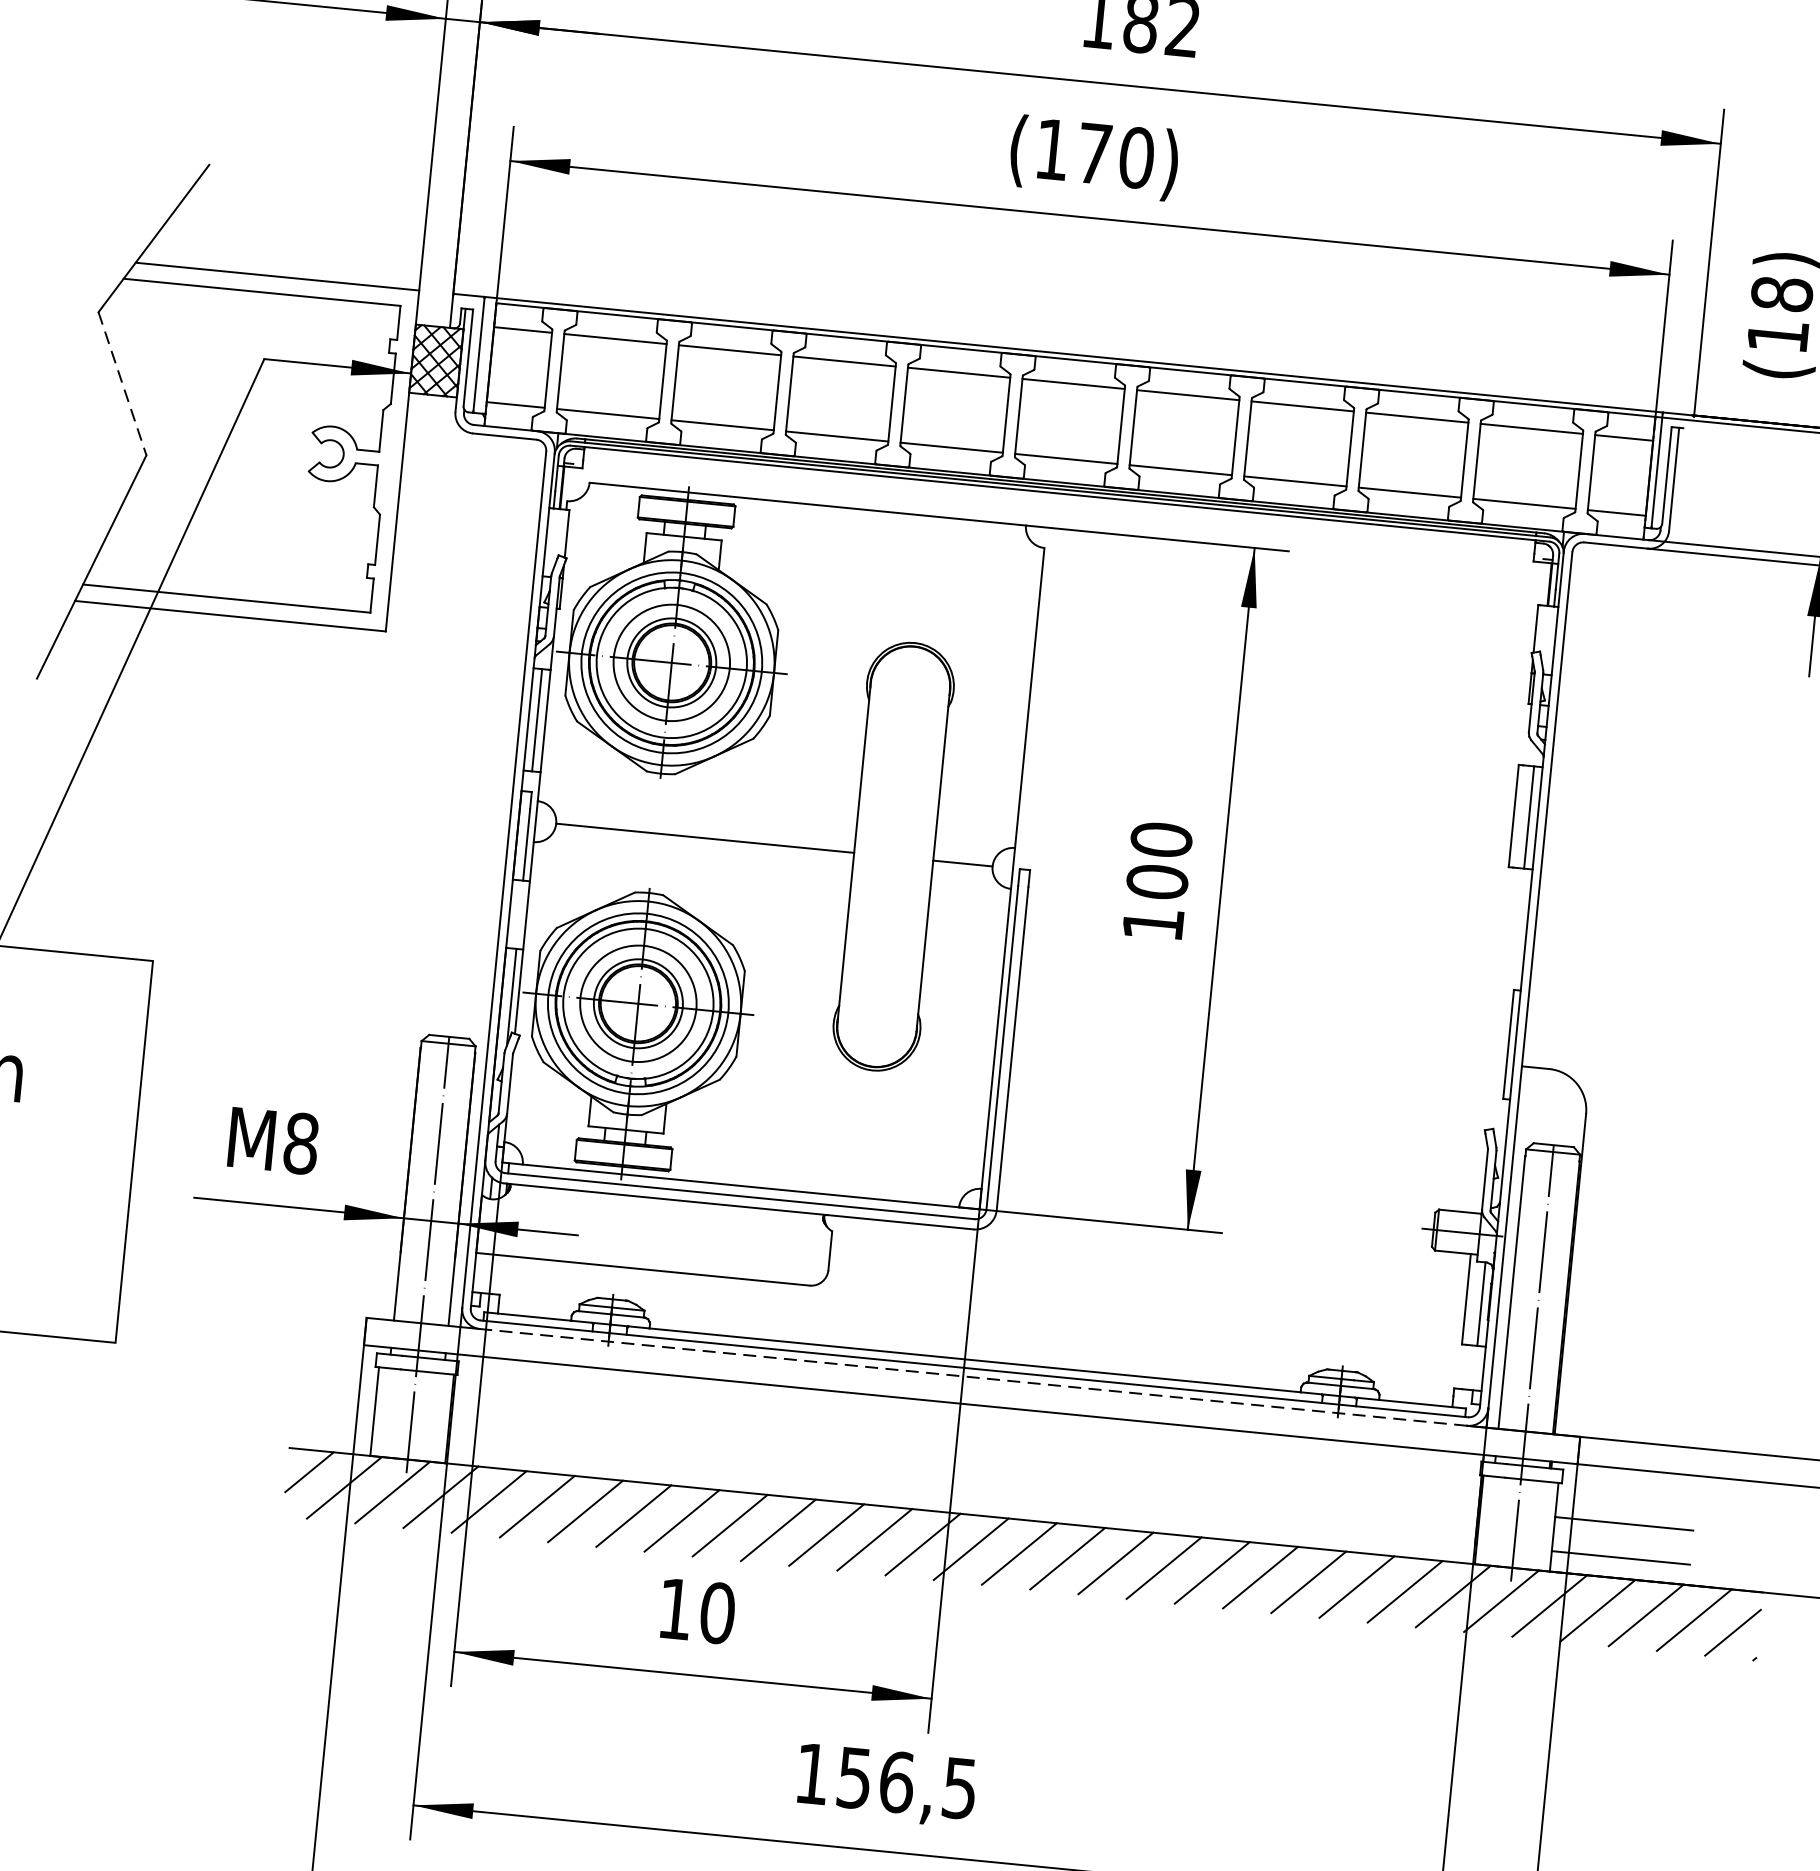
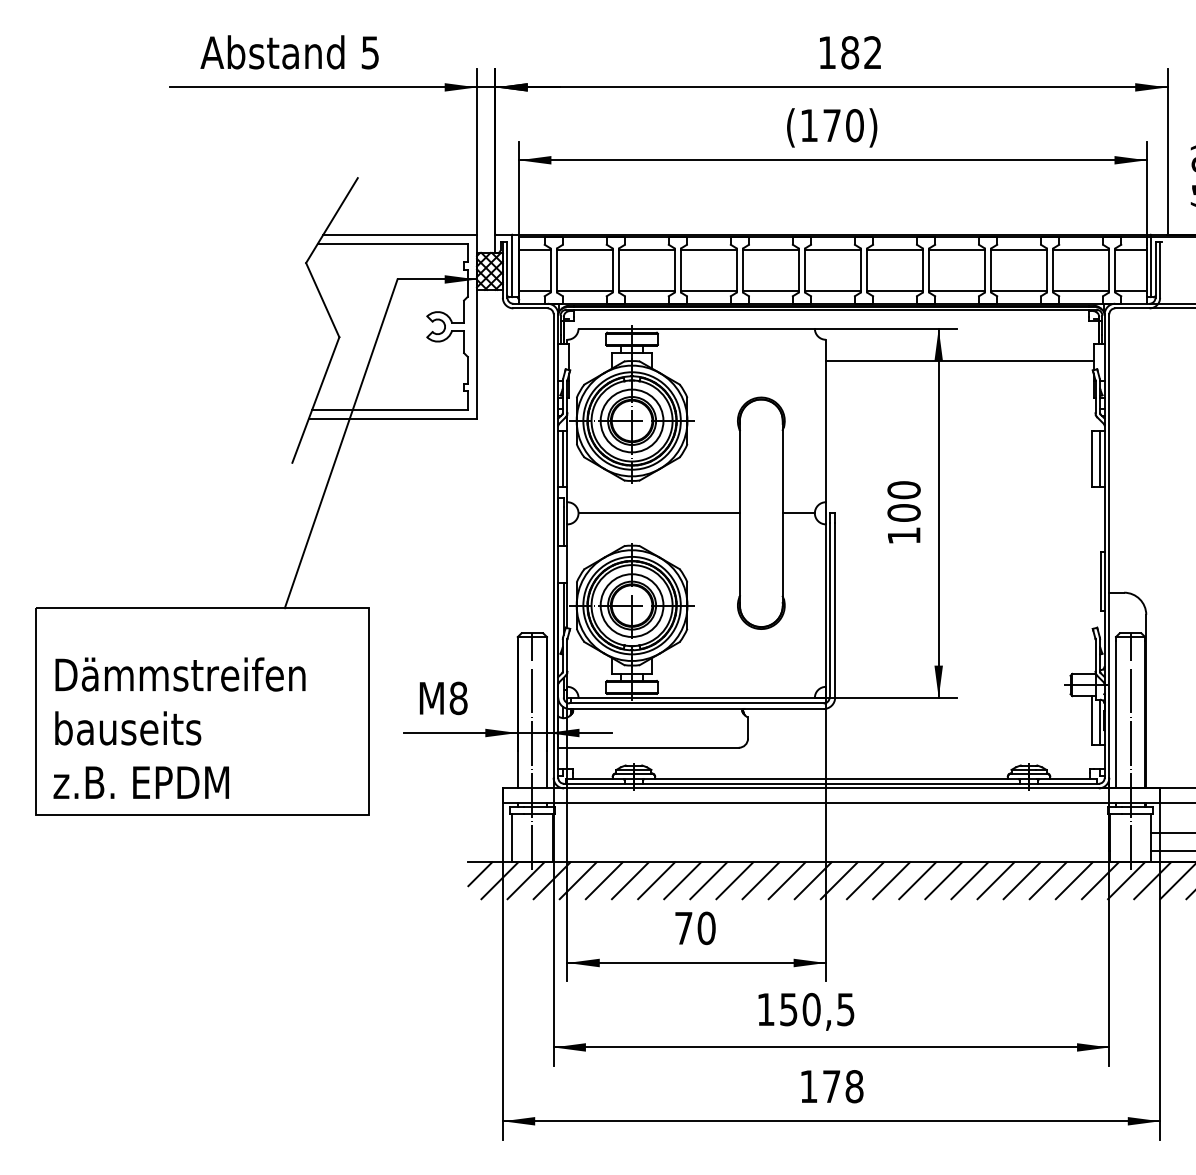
line: (121, 384) -> (322, 300), dashed -> solid
line: (1287, 612) -> (959, 361), added
line: (971, 1377) -> (830, 788), dashed -> solid
text: (674, 1609) -> (683, 928), 10 -> 70
text: (896, 1782) -> (811, 1009), 156,5 -> 150,5

